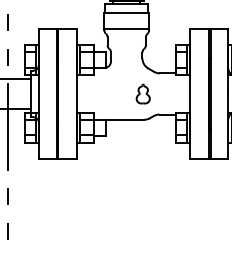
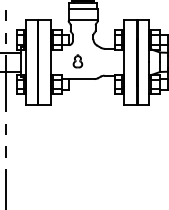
part: (142, 94) -> (77, 61), moved

